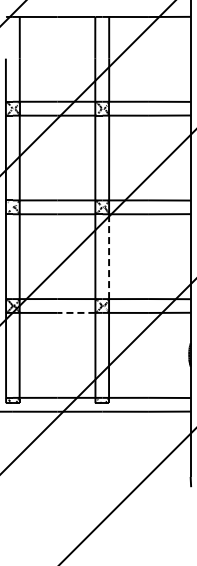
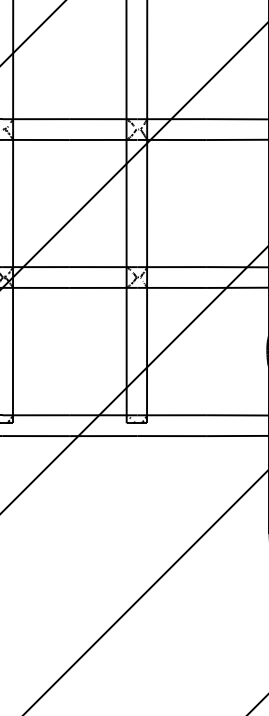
line: (109, 256) -> (147, 203), dashed -> solid
line: (76, 312) -> (98, 287), dashed -> solid

